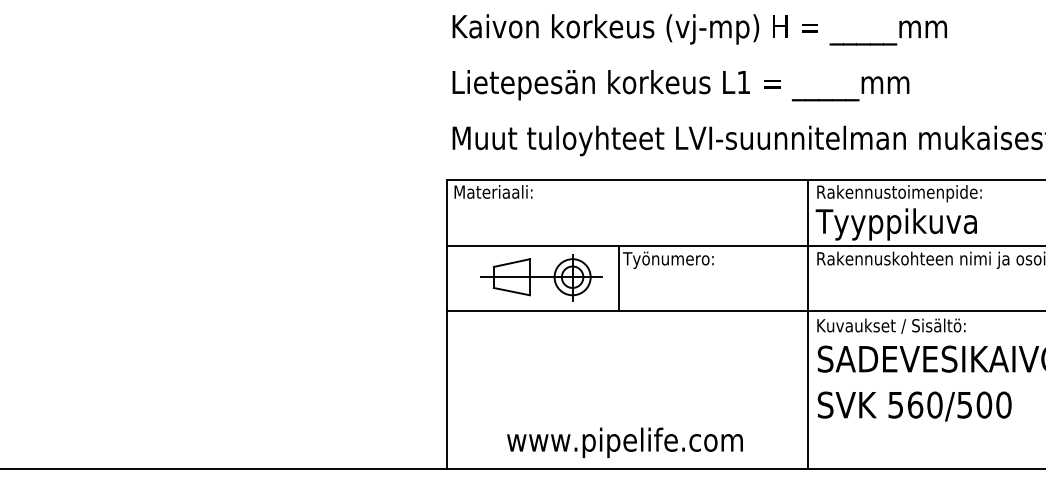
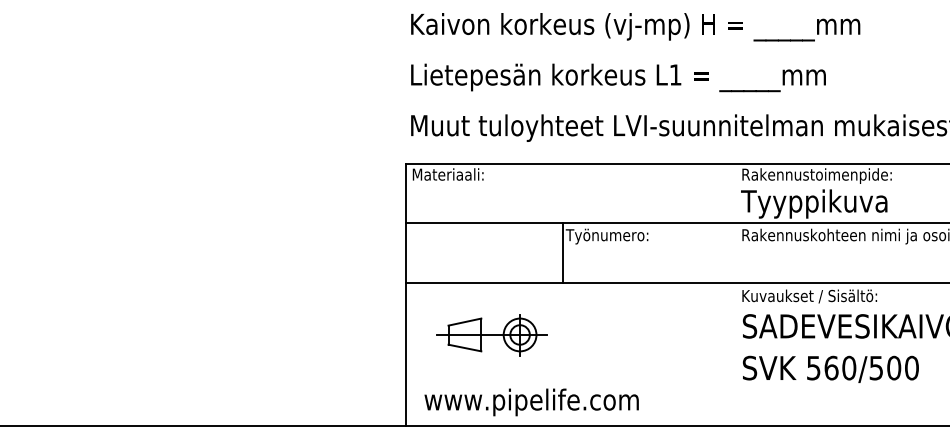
part: (541, 277) -> (491, 335), moved
line: (808, 324) -> (734, 294), removed
text: (624, 442) -> (531, 402), moved

